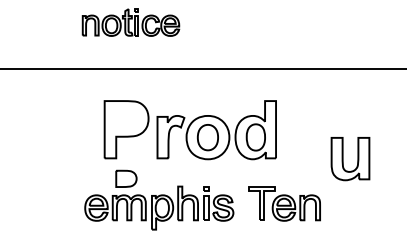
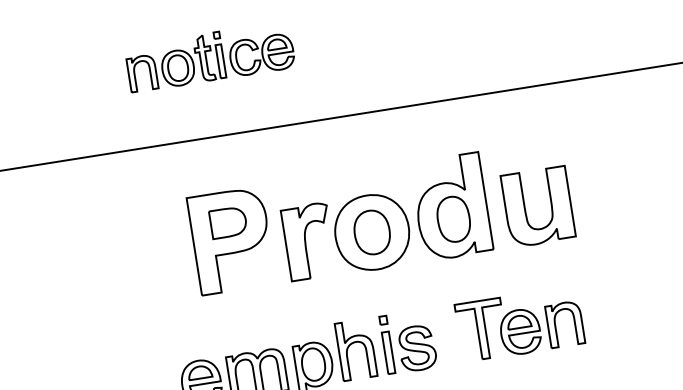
part: (343, 159) -> (526, 209), moved
part: (126, 178) -> (228, 221), moved

